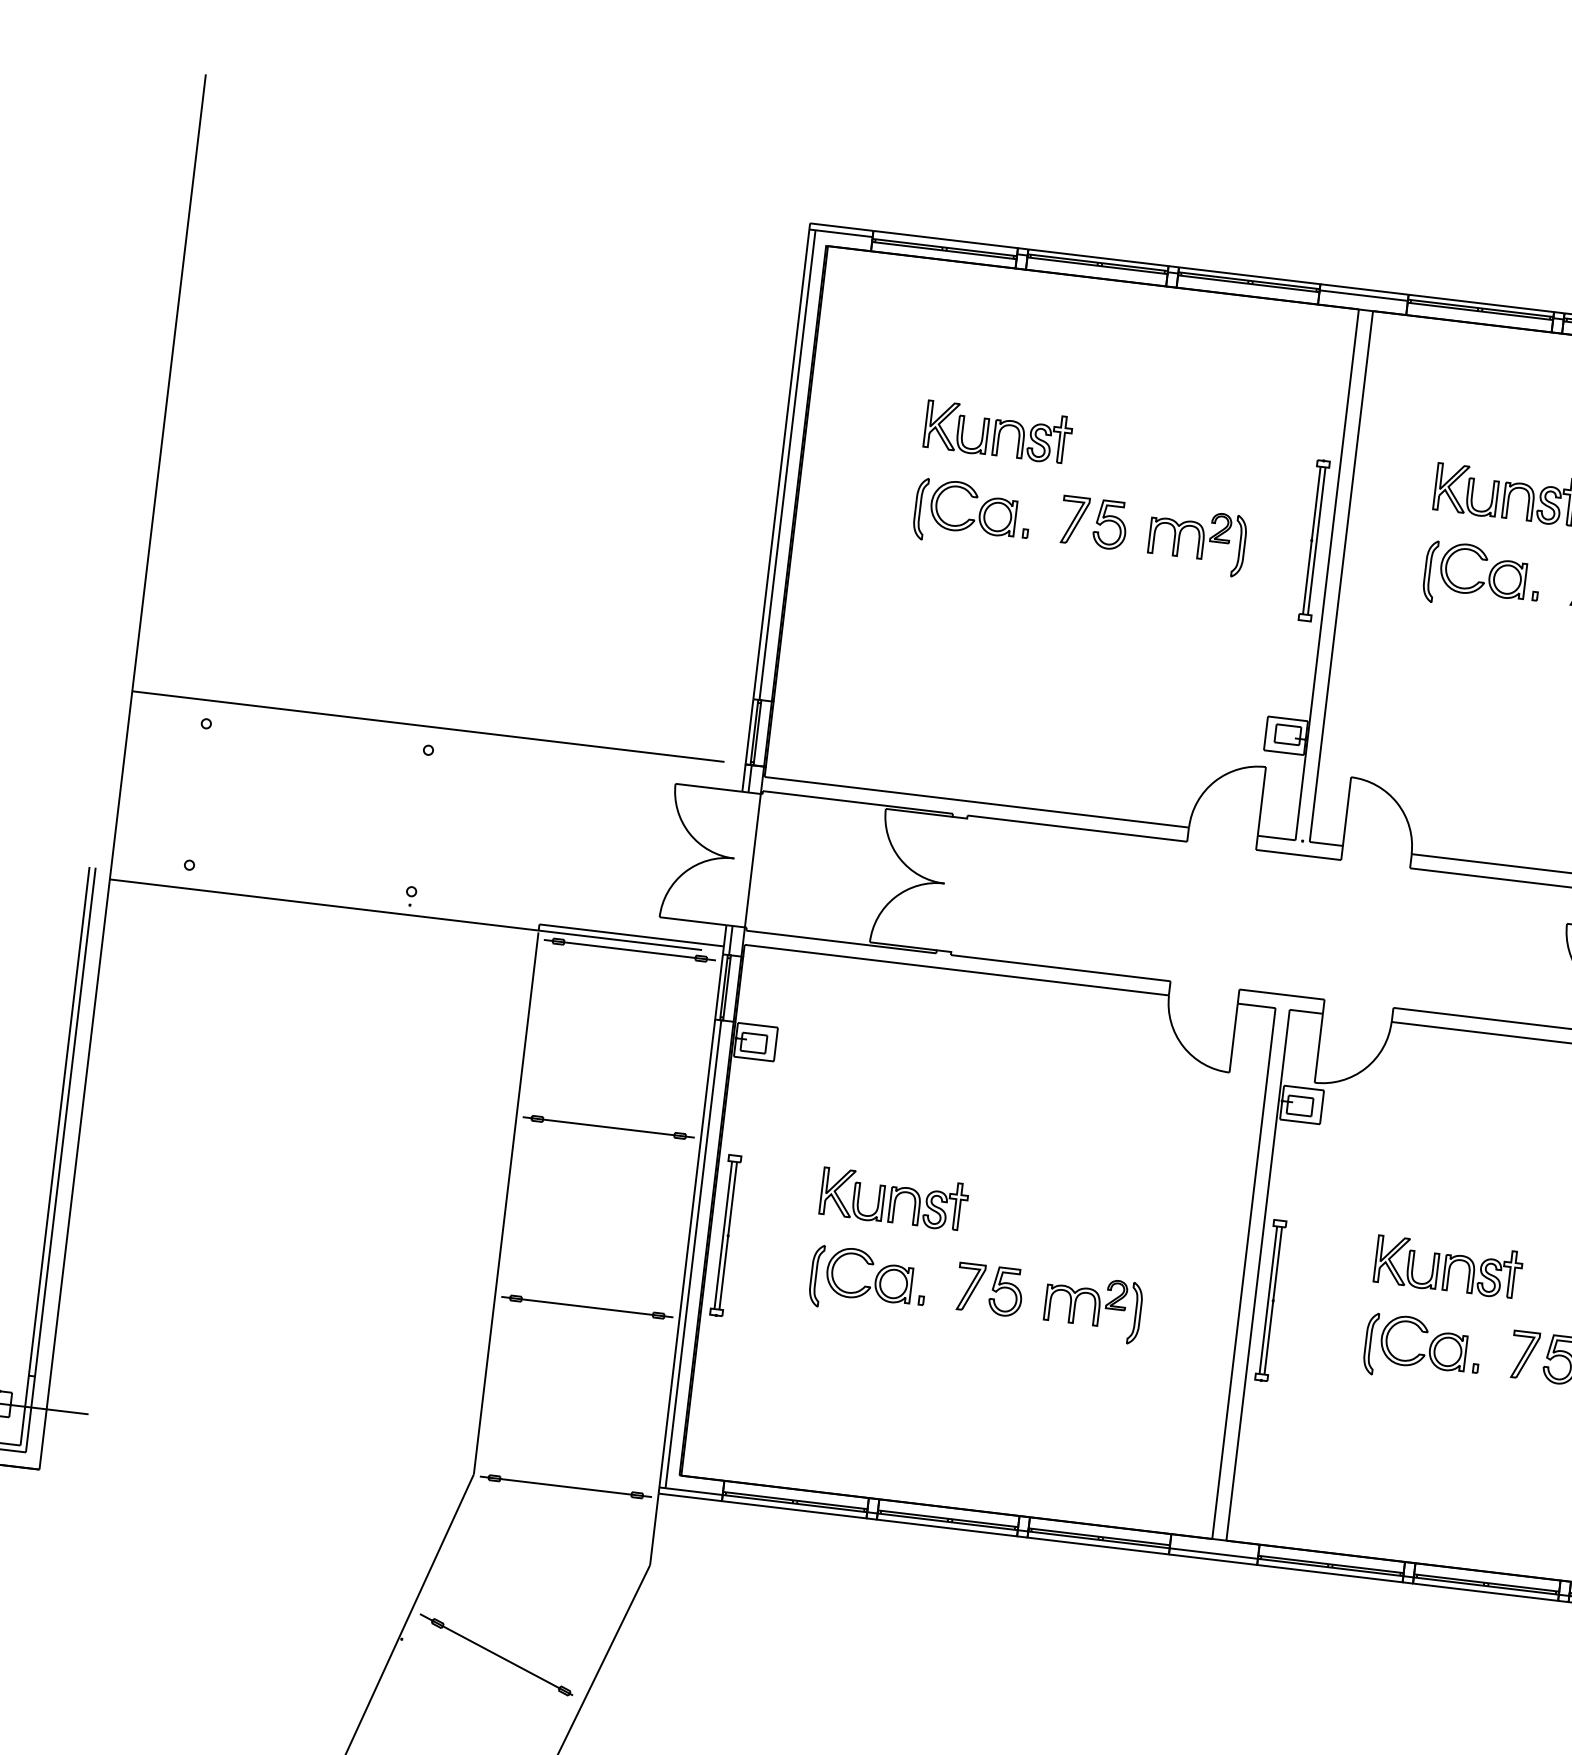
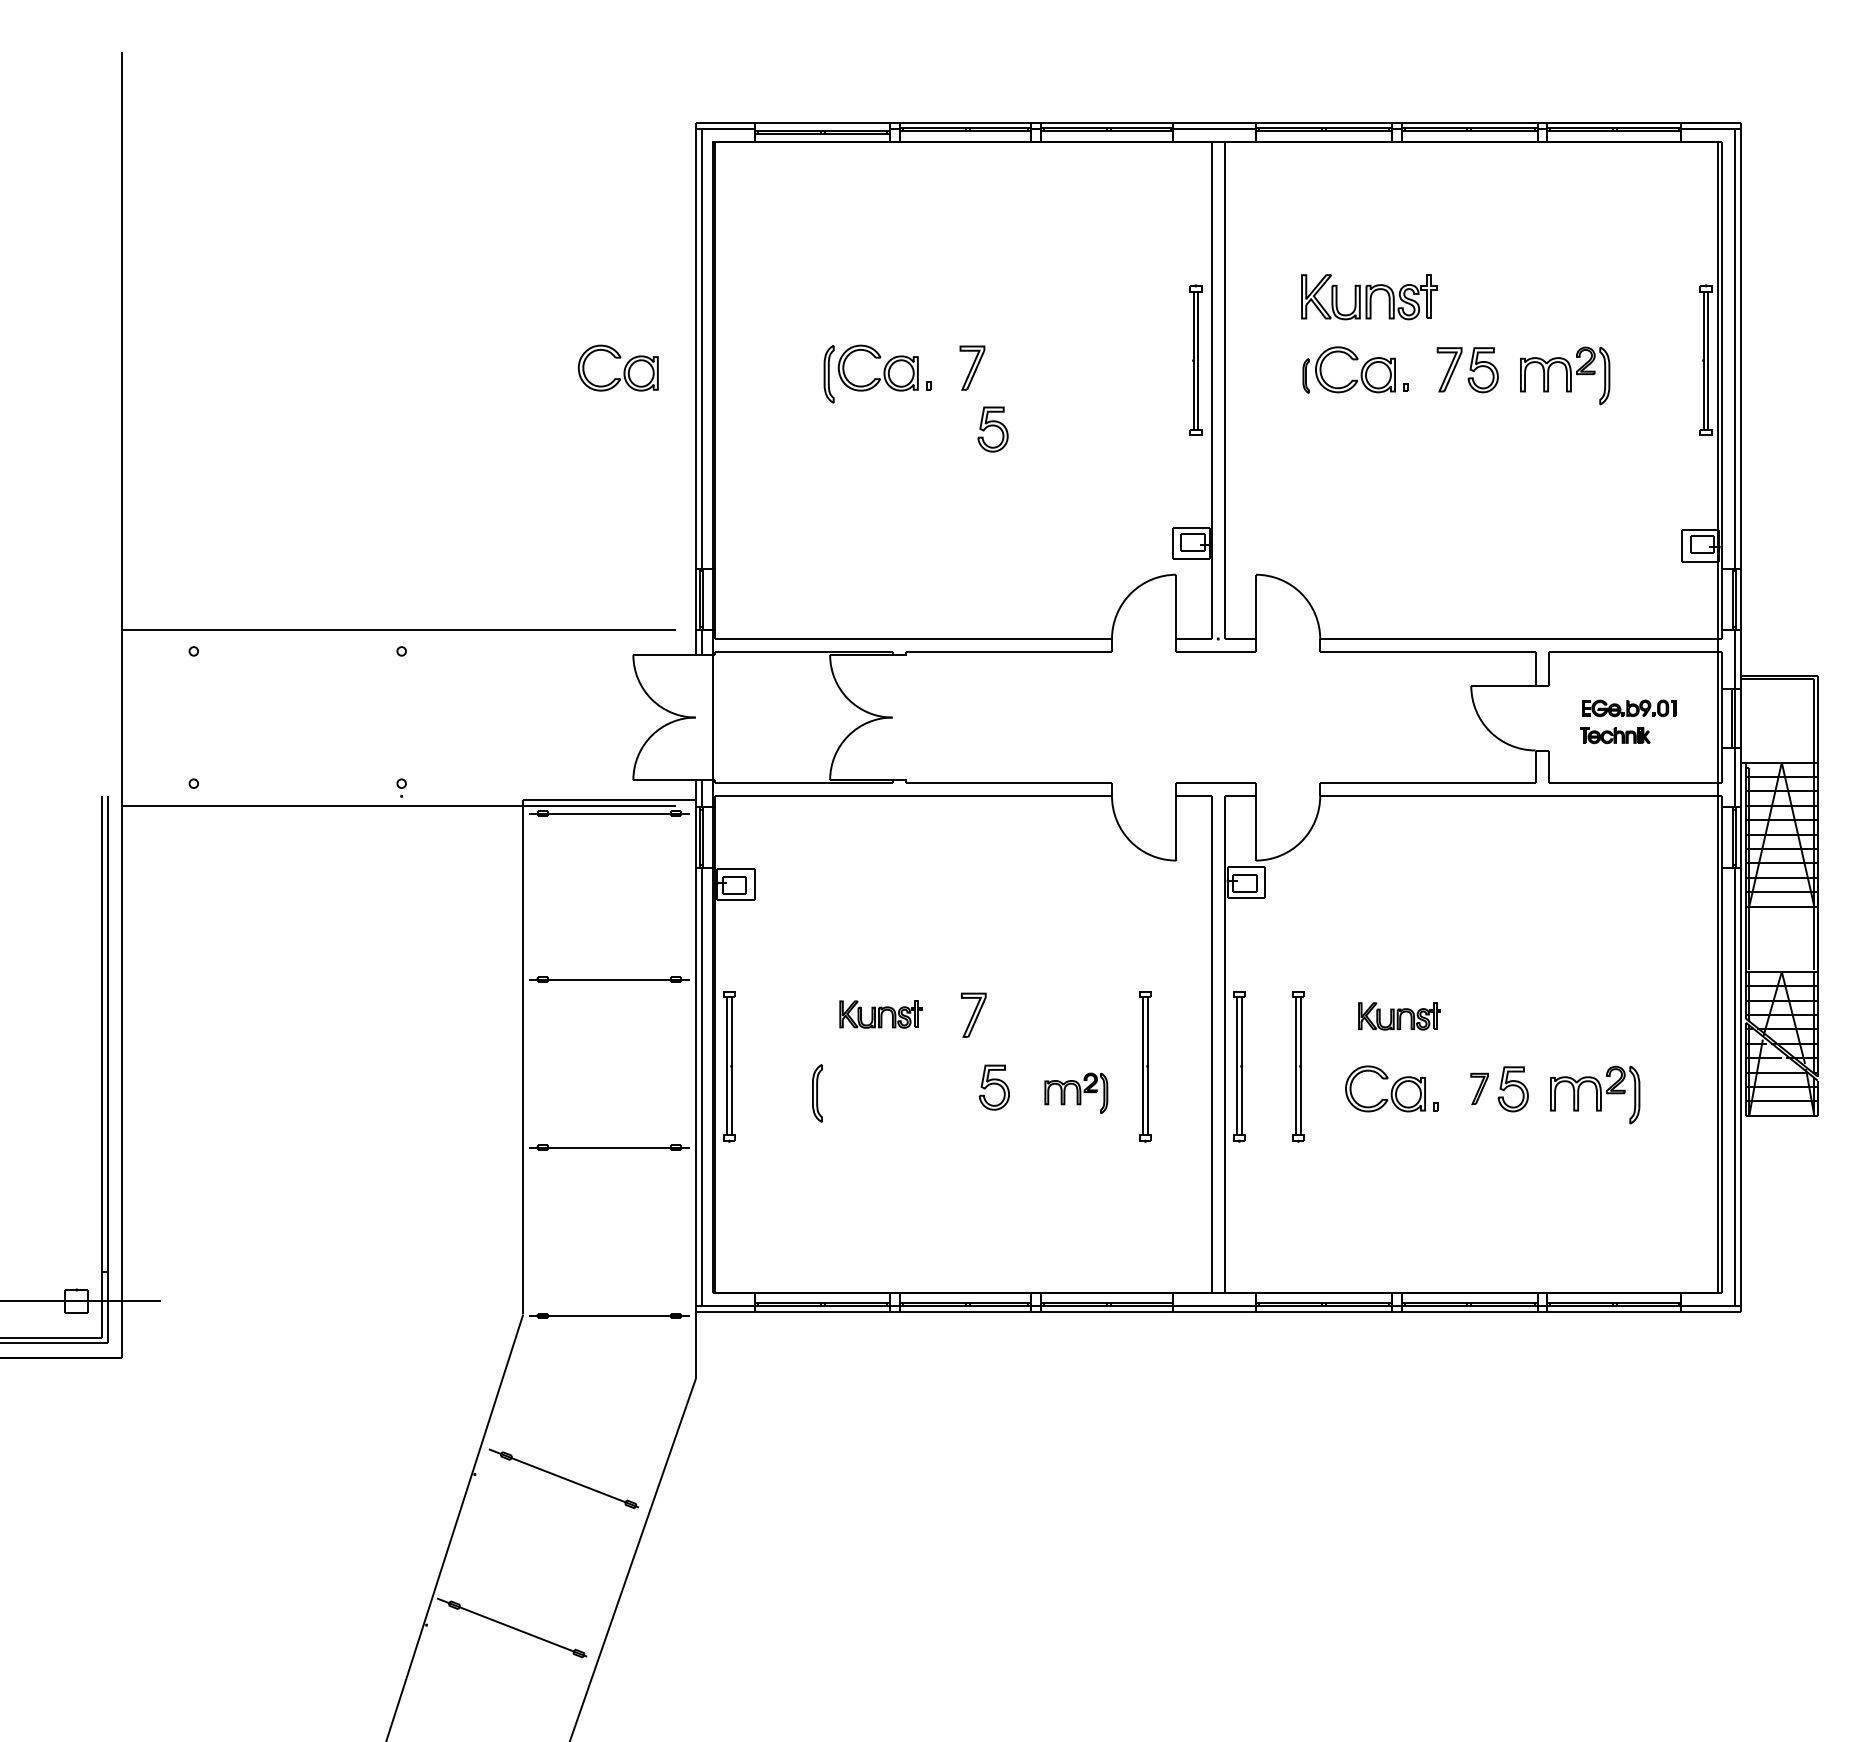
part: (998, 432) -> (892, 295), removed
part: (701, 478) -> (623, 370), added
part: (1109, 524) -> (992, 429), moved
part: (1196, 541) -> (1087, 374), removed
part: (1429, 570) -> (1305, 375), size x0.6
part: (893, 1199) -> (880, 1014), size x0.6
part: (1448, 1267) -> (1399, 1016), size x0.6
part: (876, 1275) -> (872, 1086), removed
part: (970, 1286) -> (973, 1014), moved
part: (1170, 1288) -> (1145, 1066), added
part: (1093, 1308) -> (1076, 1093), size x0.7
part: (1333, 1308) -> (1298, 1066), added
part: (1370, 1342) -> (1336, 1094), removed
part: (1524, 1354) -> (1479, 1088), size x0.7

